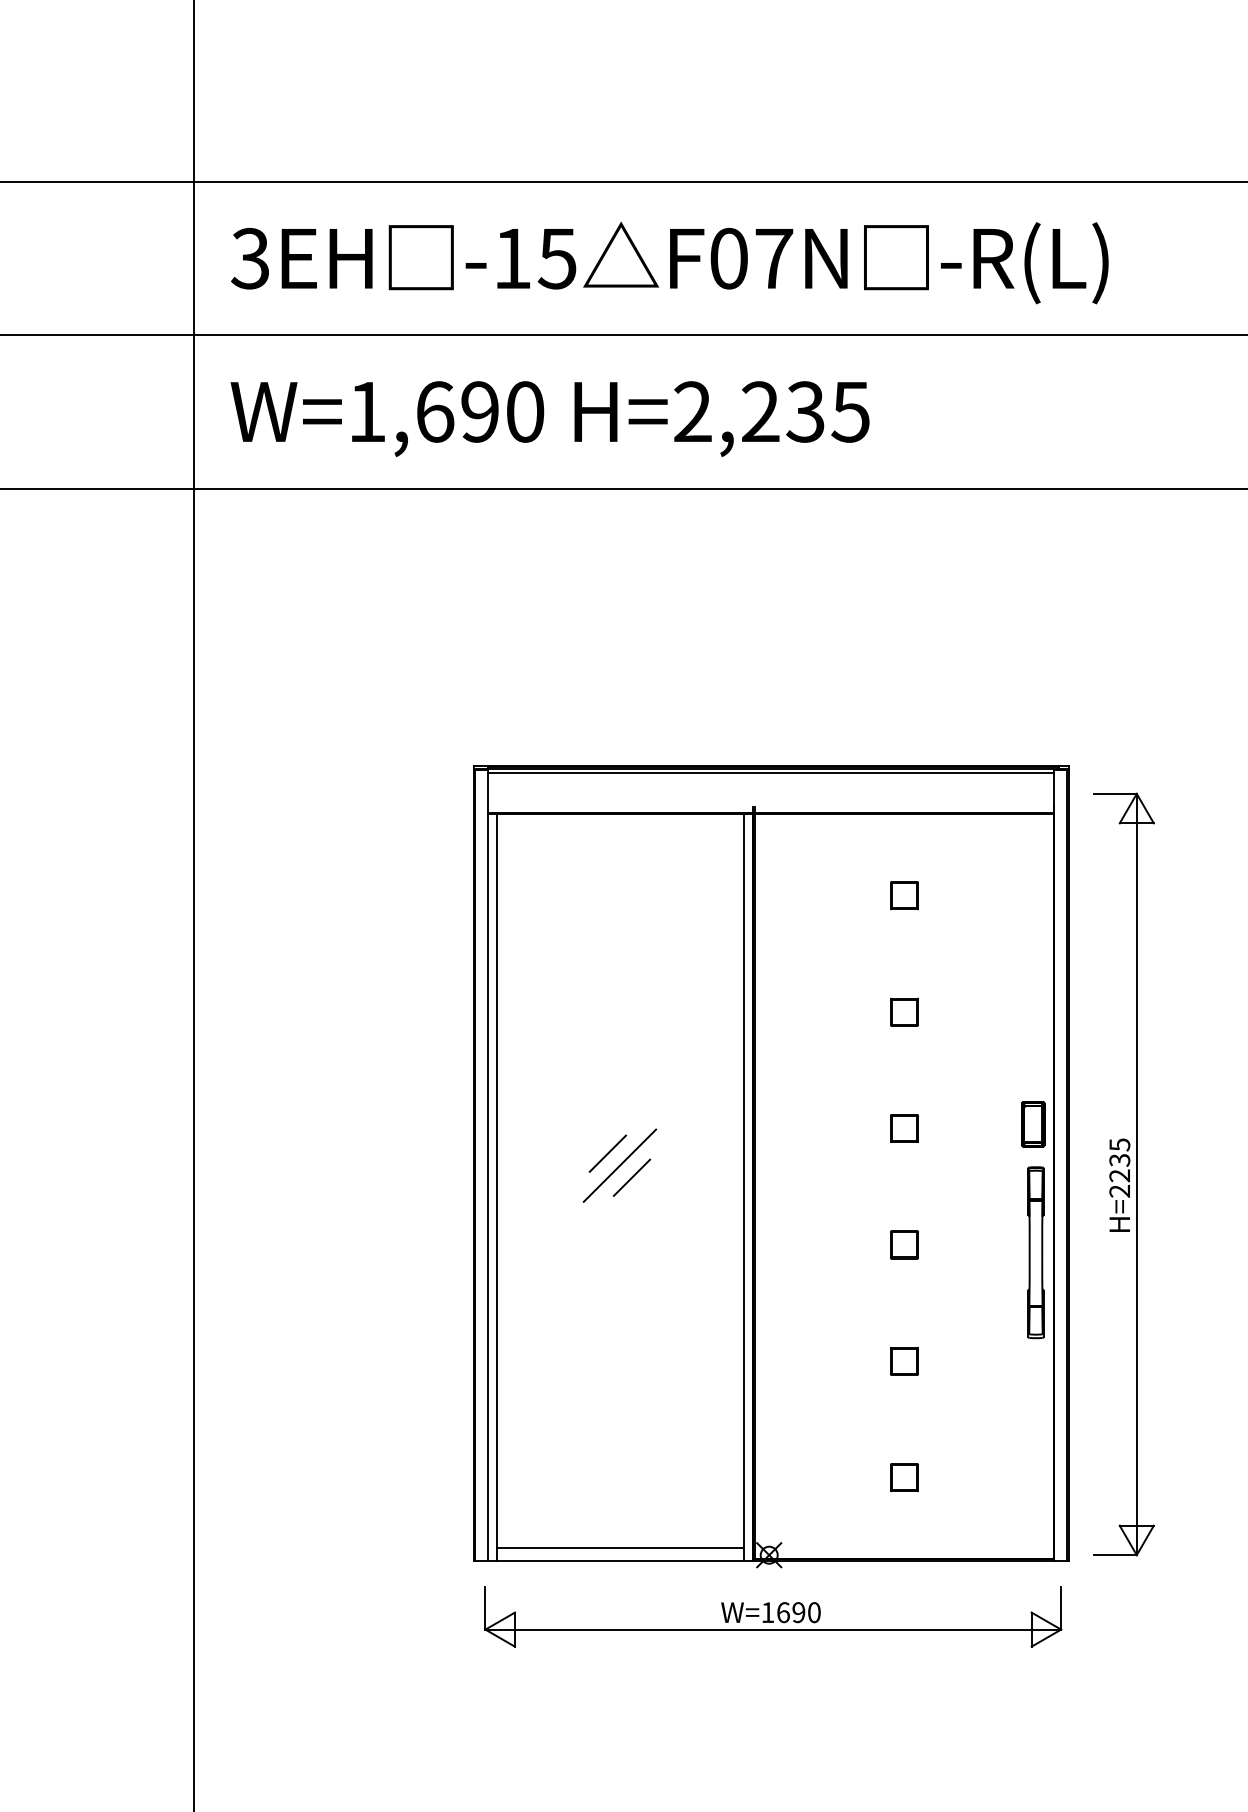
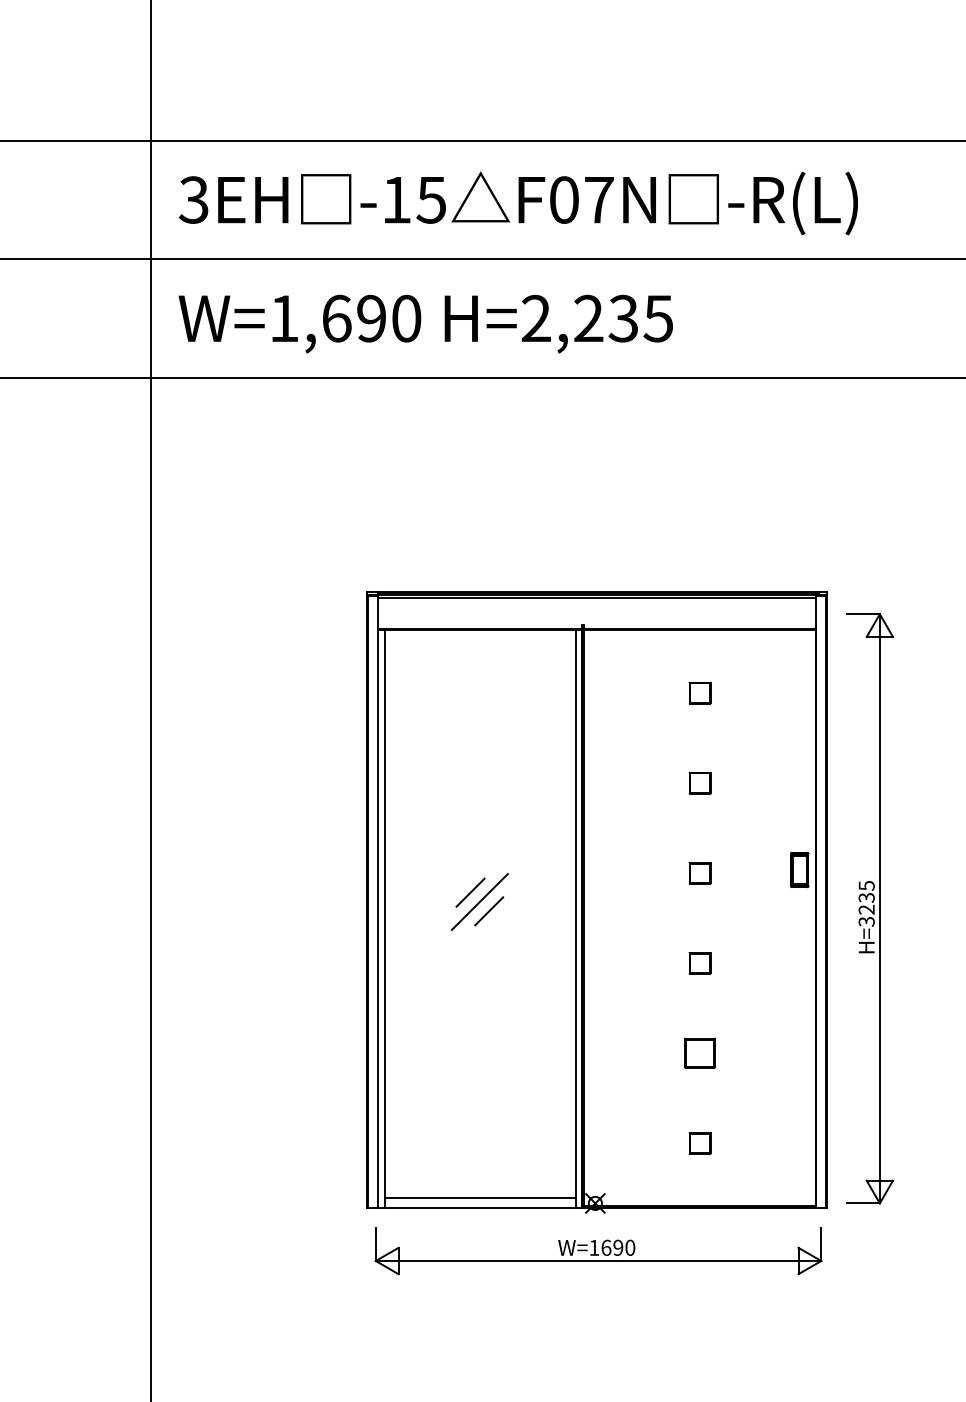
text: (1119, 1191) -> (866, 921), H=2235 -> H=3235
part: (1035, 1252) -> (801, 969), removed
part: (904, 1361) -> (700, 1053), size x1.4

